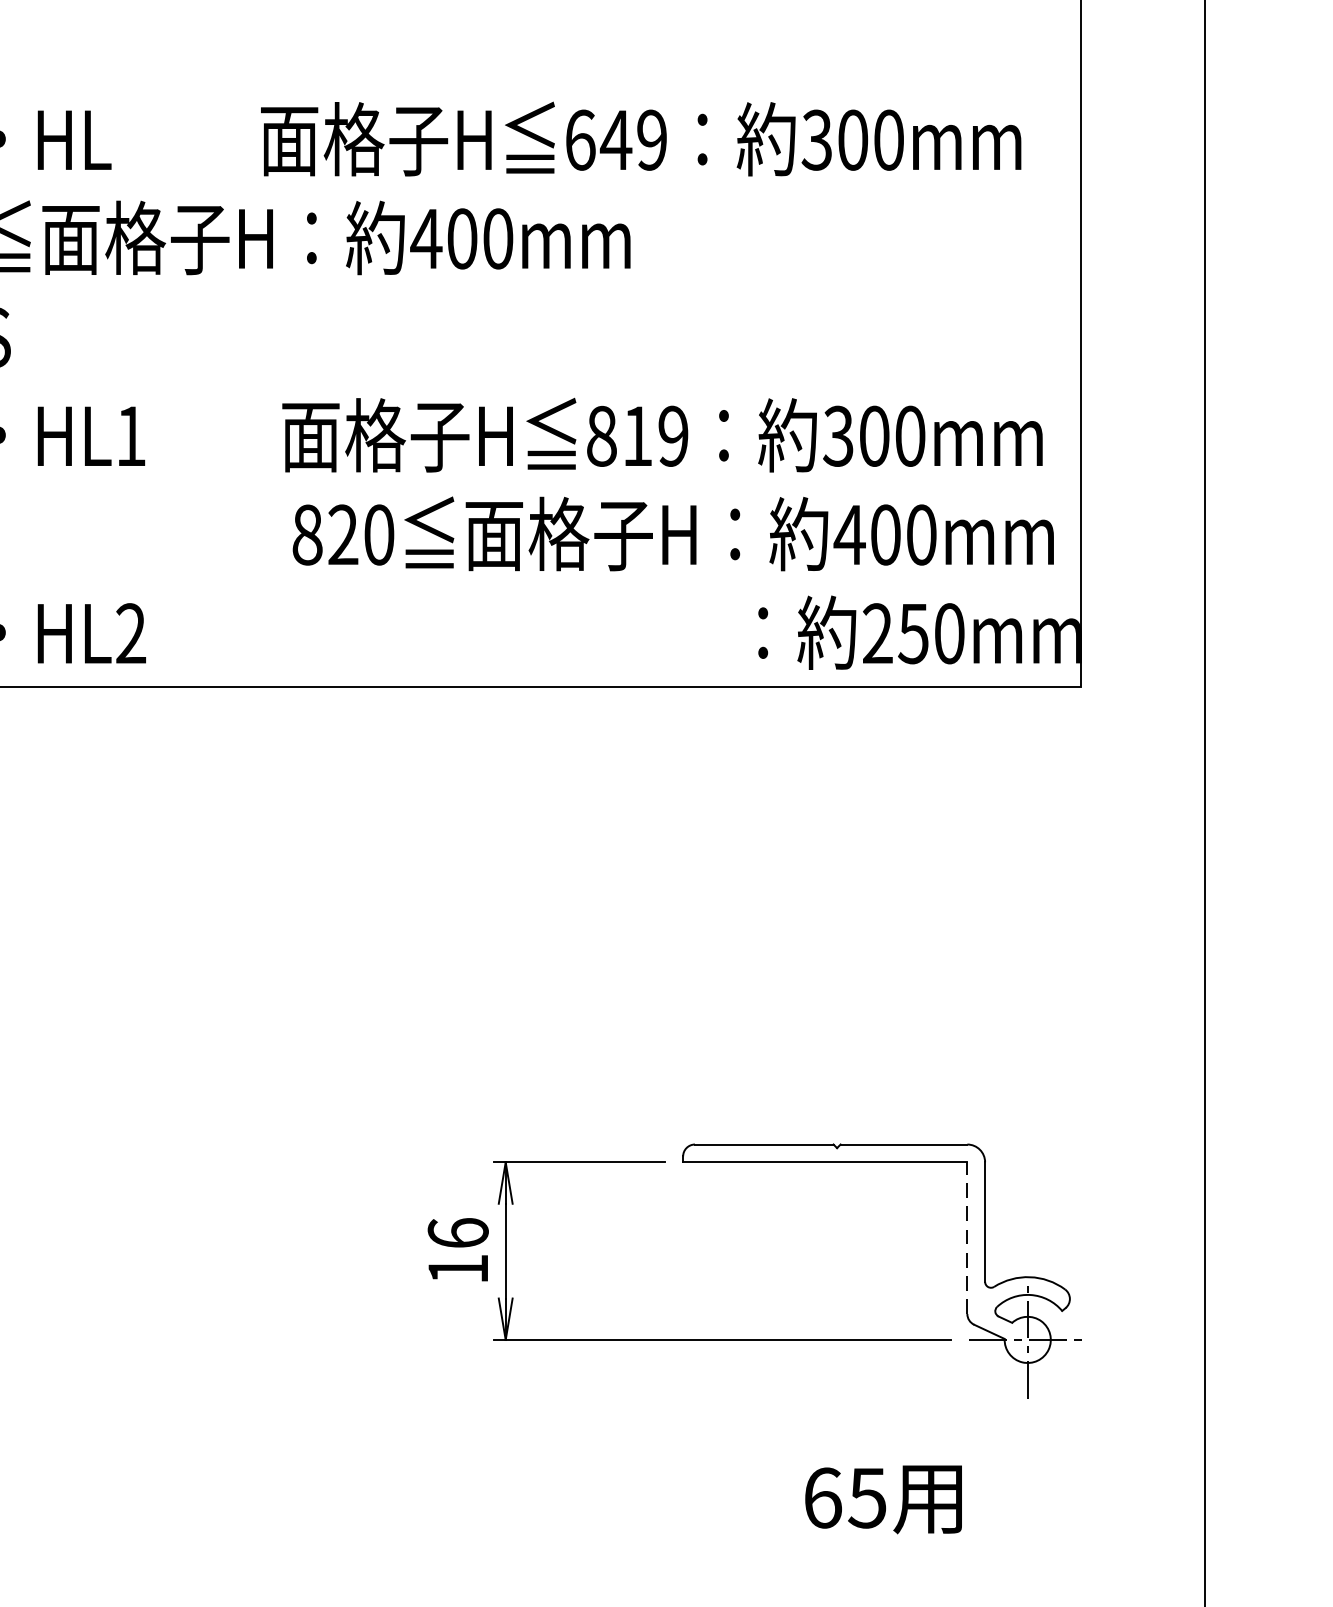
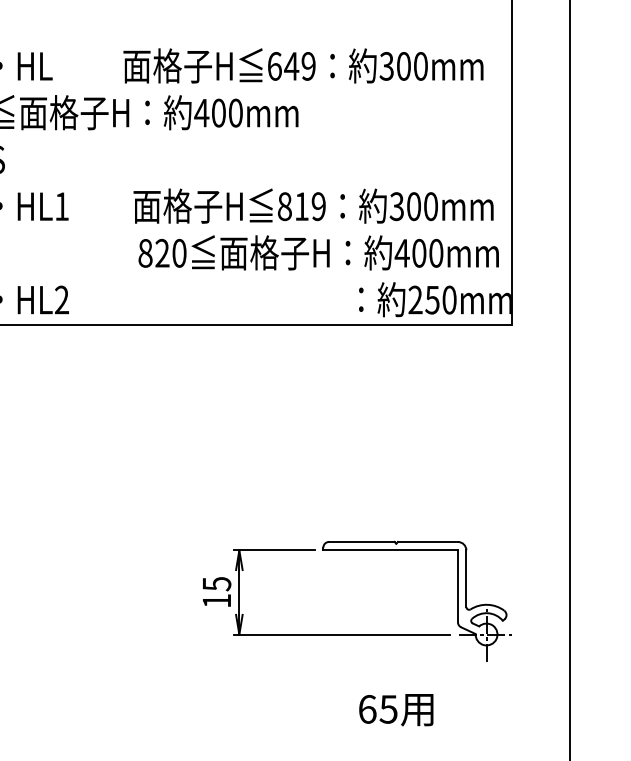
text: (457, 1232) -> (216, 583), 16 -> 15
line: (966, 1238) -> (457, 586), dashed -> solid
text: (884, 1500) -> (396, 710), moved

